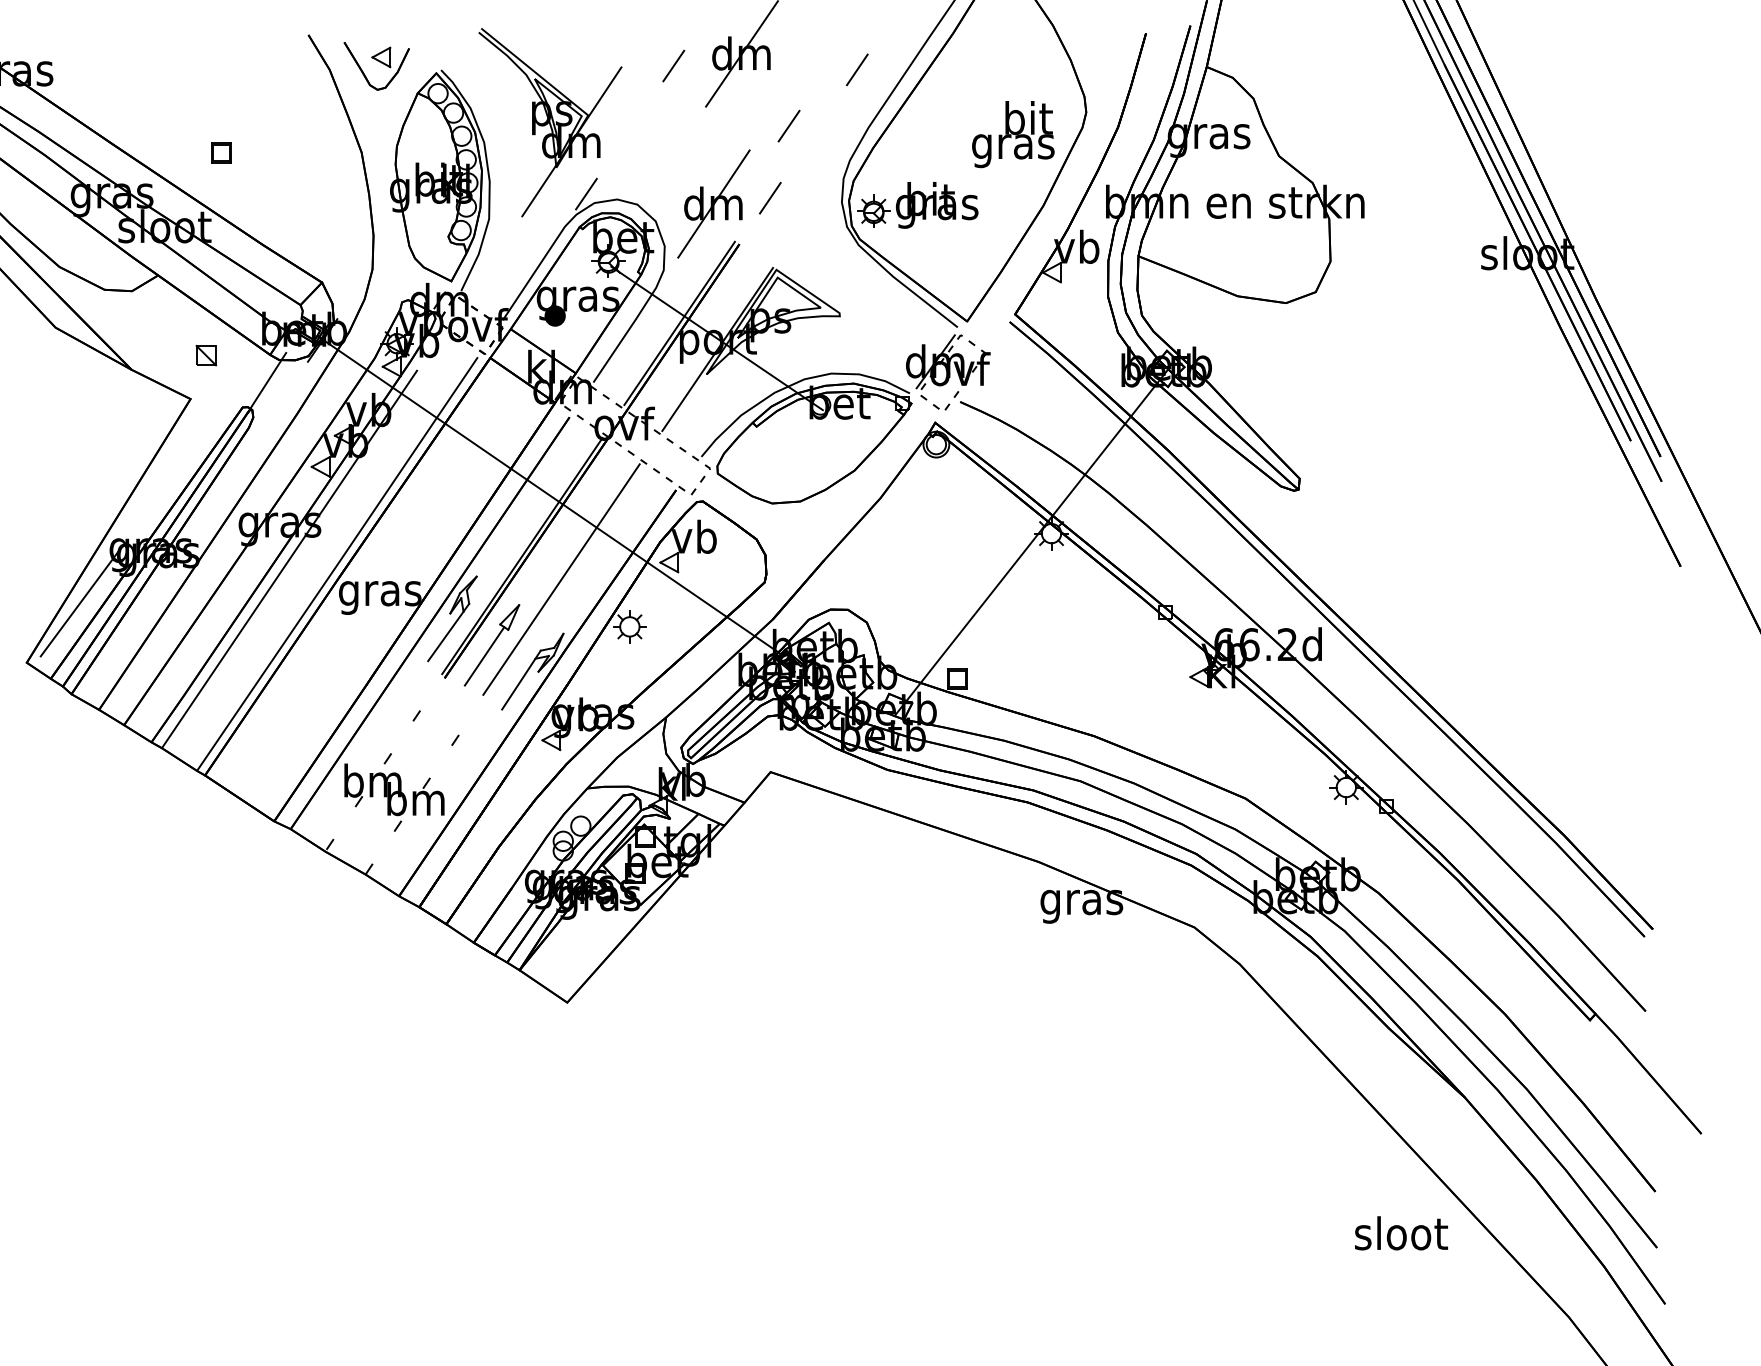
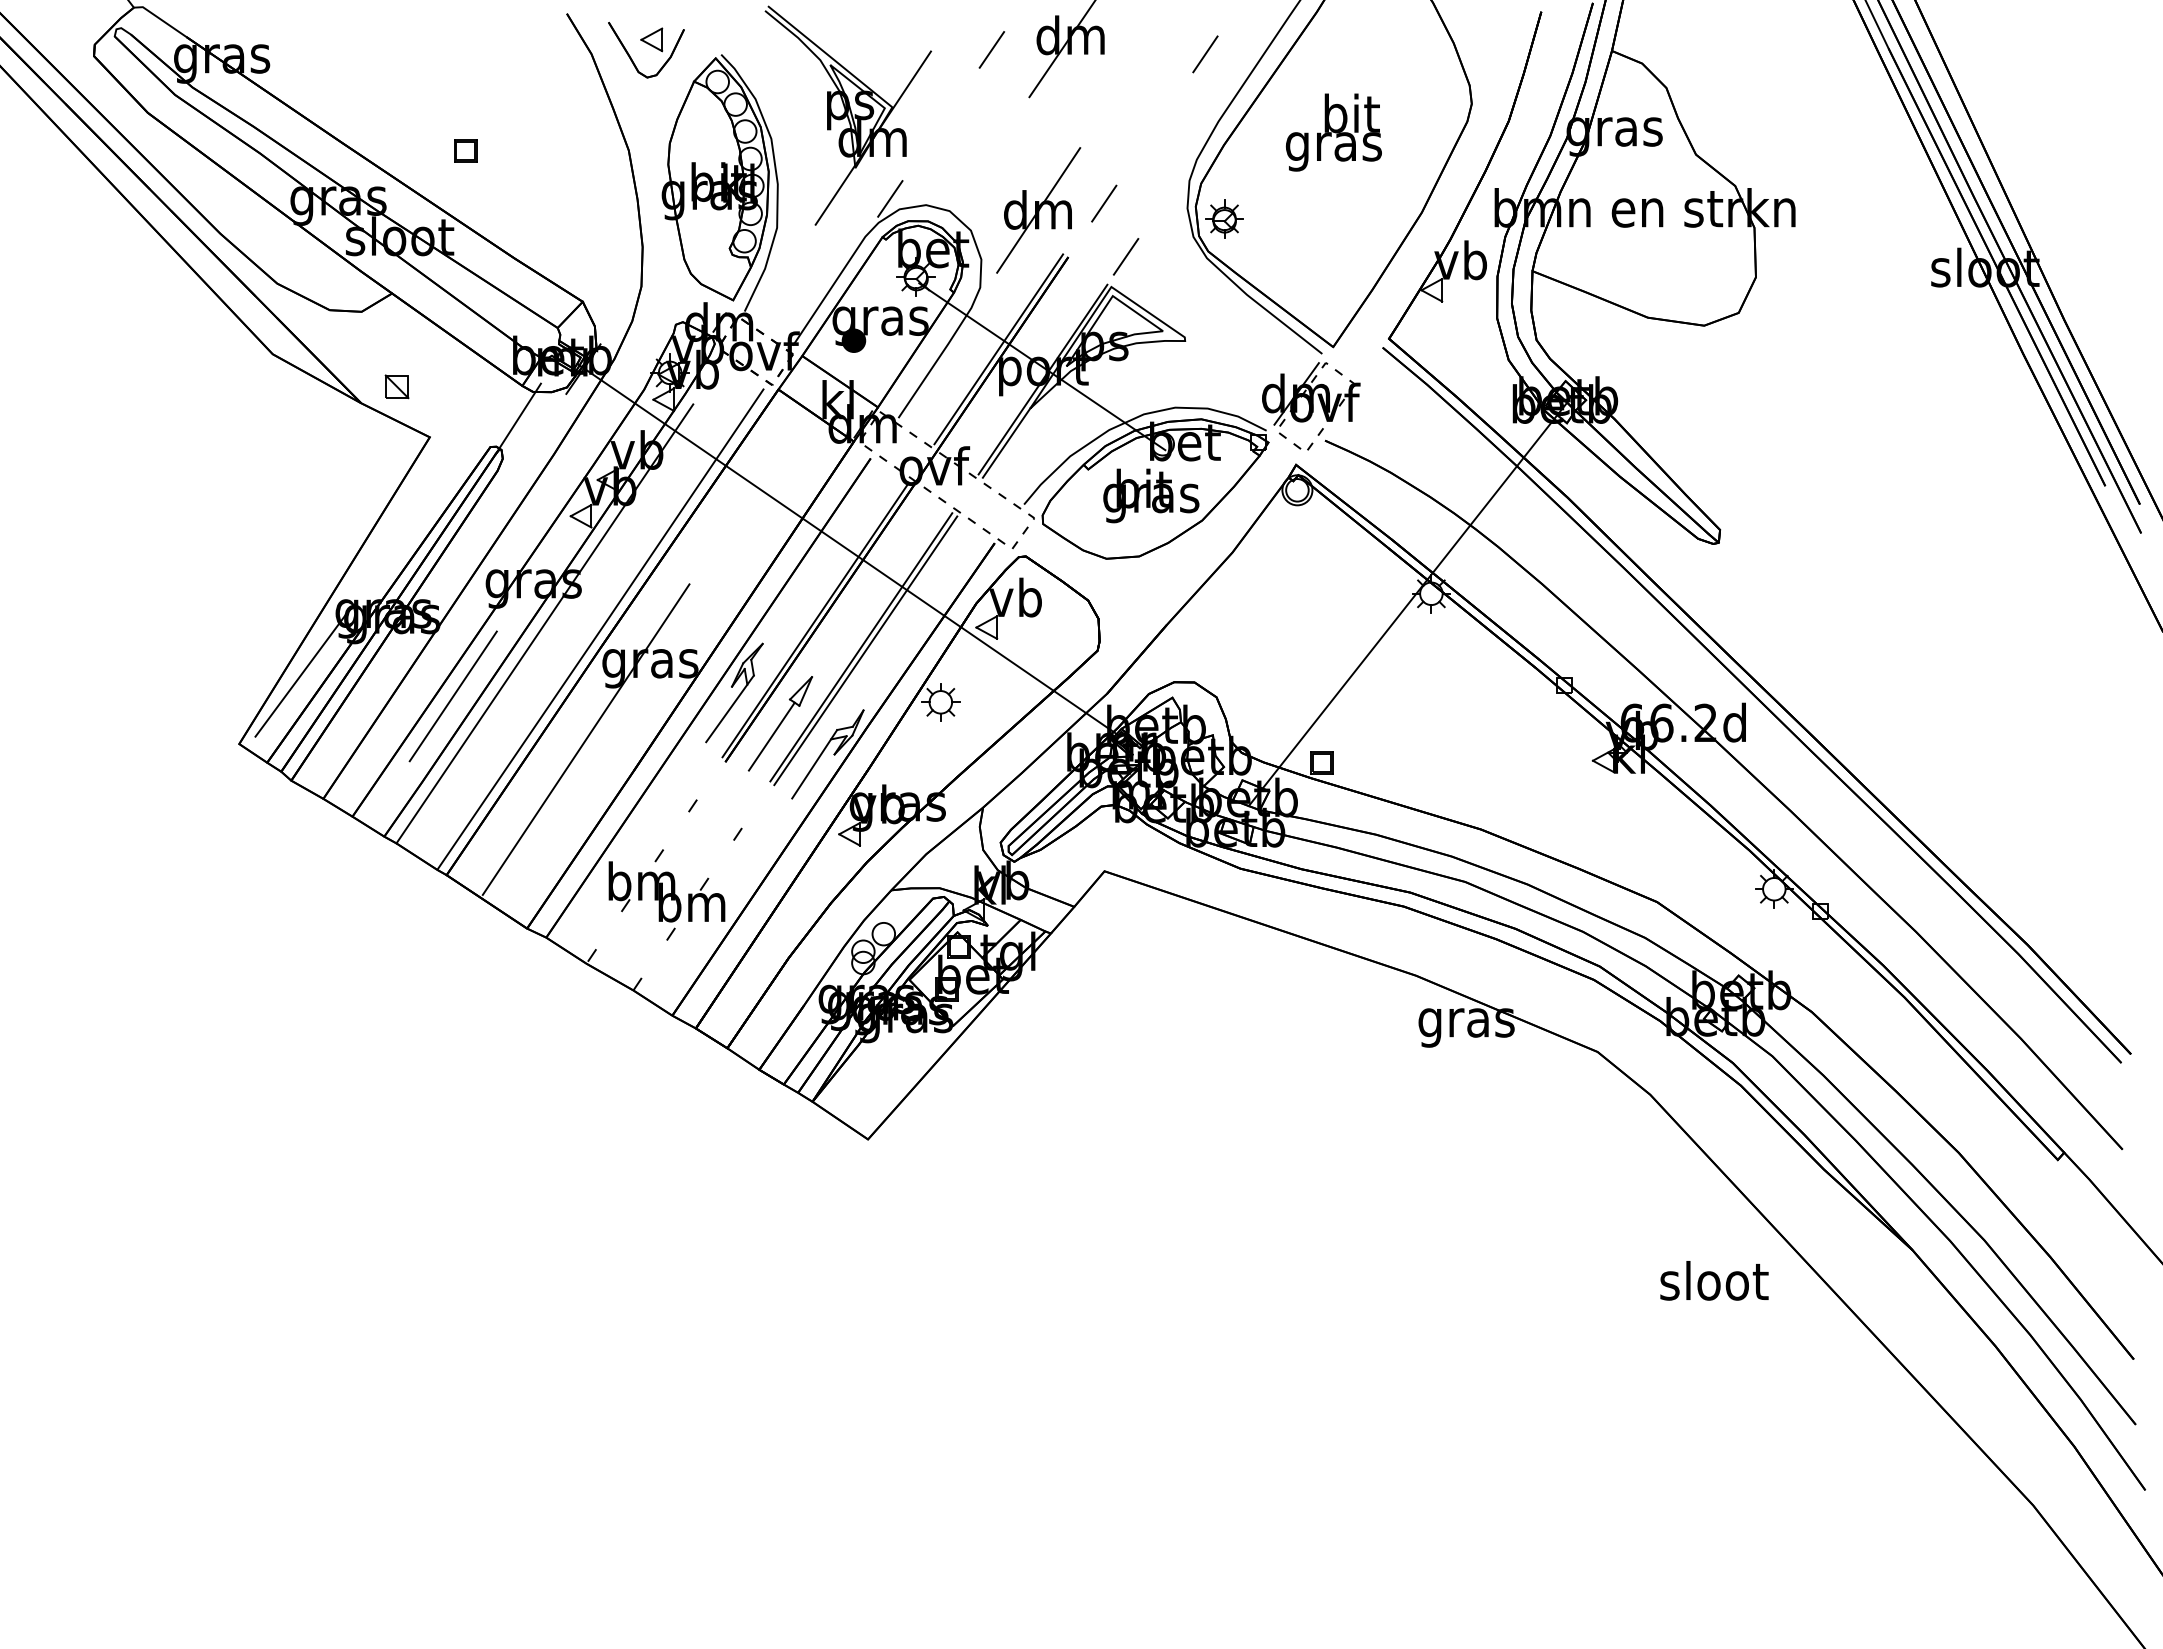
line: (788, 125) -> (1125, 256), moved
text: (1012, 134) -> (1333, 132), moved
text: (937, 204) -> (1151, 495), moved
part: (205, 355) -> (396, 386), moved
line: (686, 403) -> (1006, 442), added
line: (565, 582) -> (865, 650), added
line: (210, 621) -> (452, 696), added
line: (324, 658) -> (585, 739), added
text: (1401, 1233) -> (1714, 1280), moved

